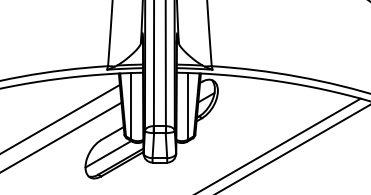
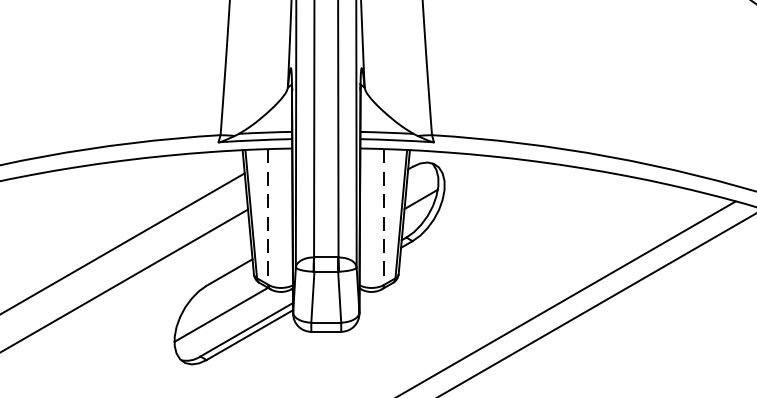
line: (131, 106) -> (268, 217), solid -> dashed
line: (188, 106) -> (384, 217), solid -> dashed

